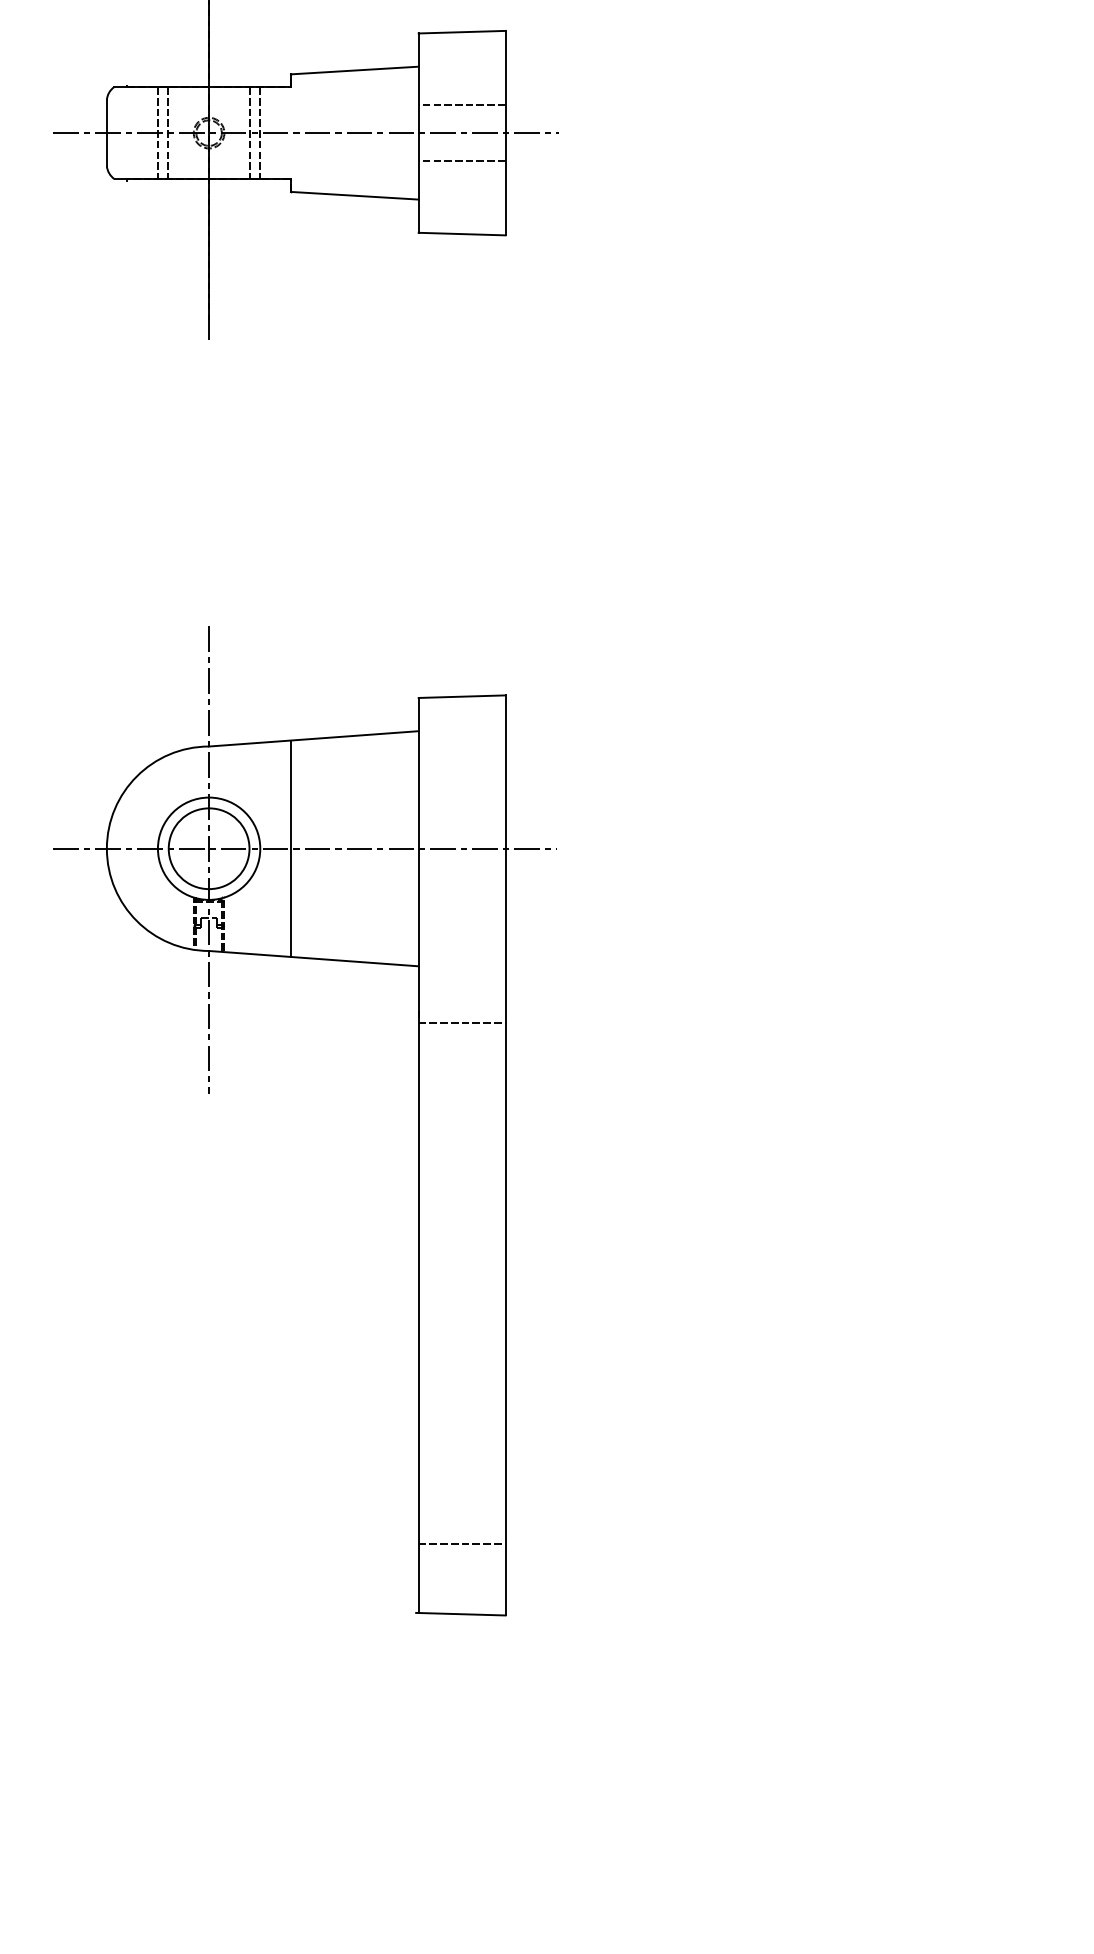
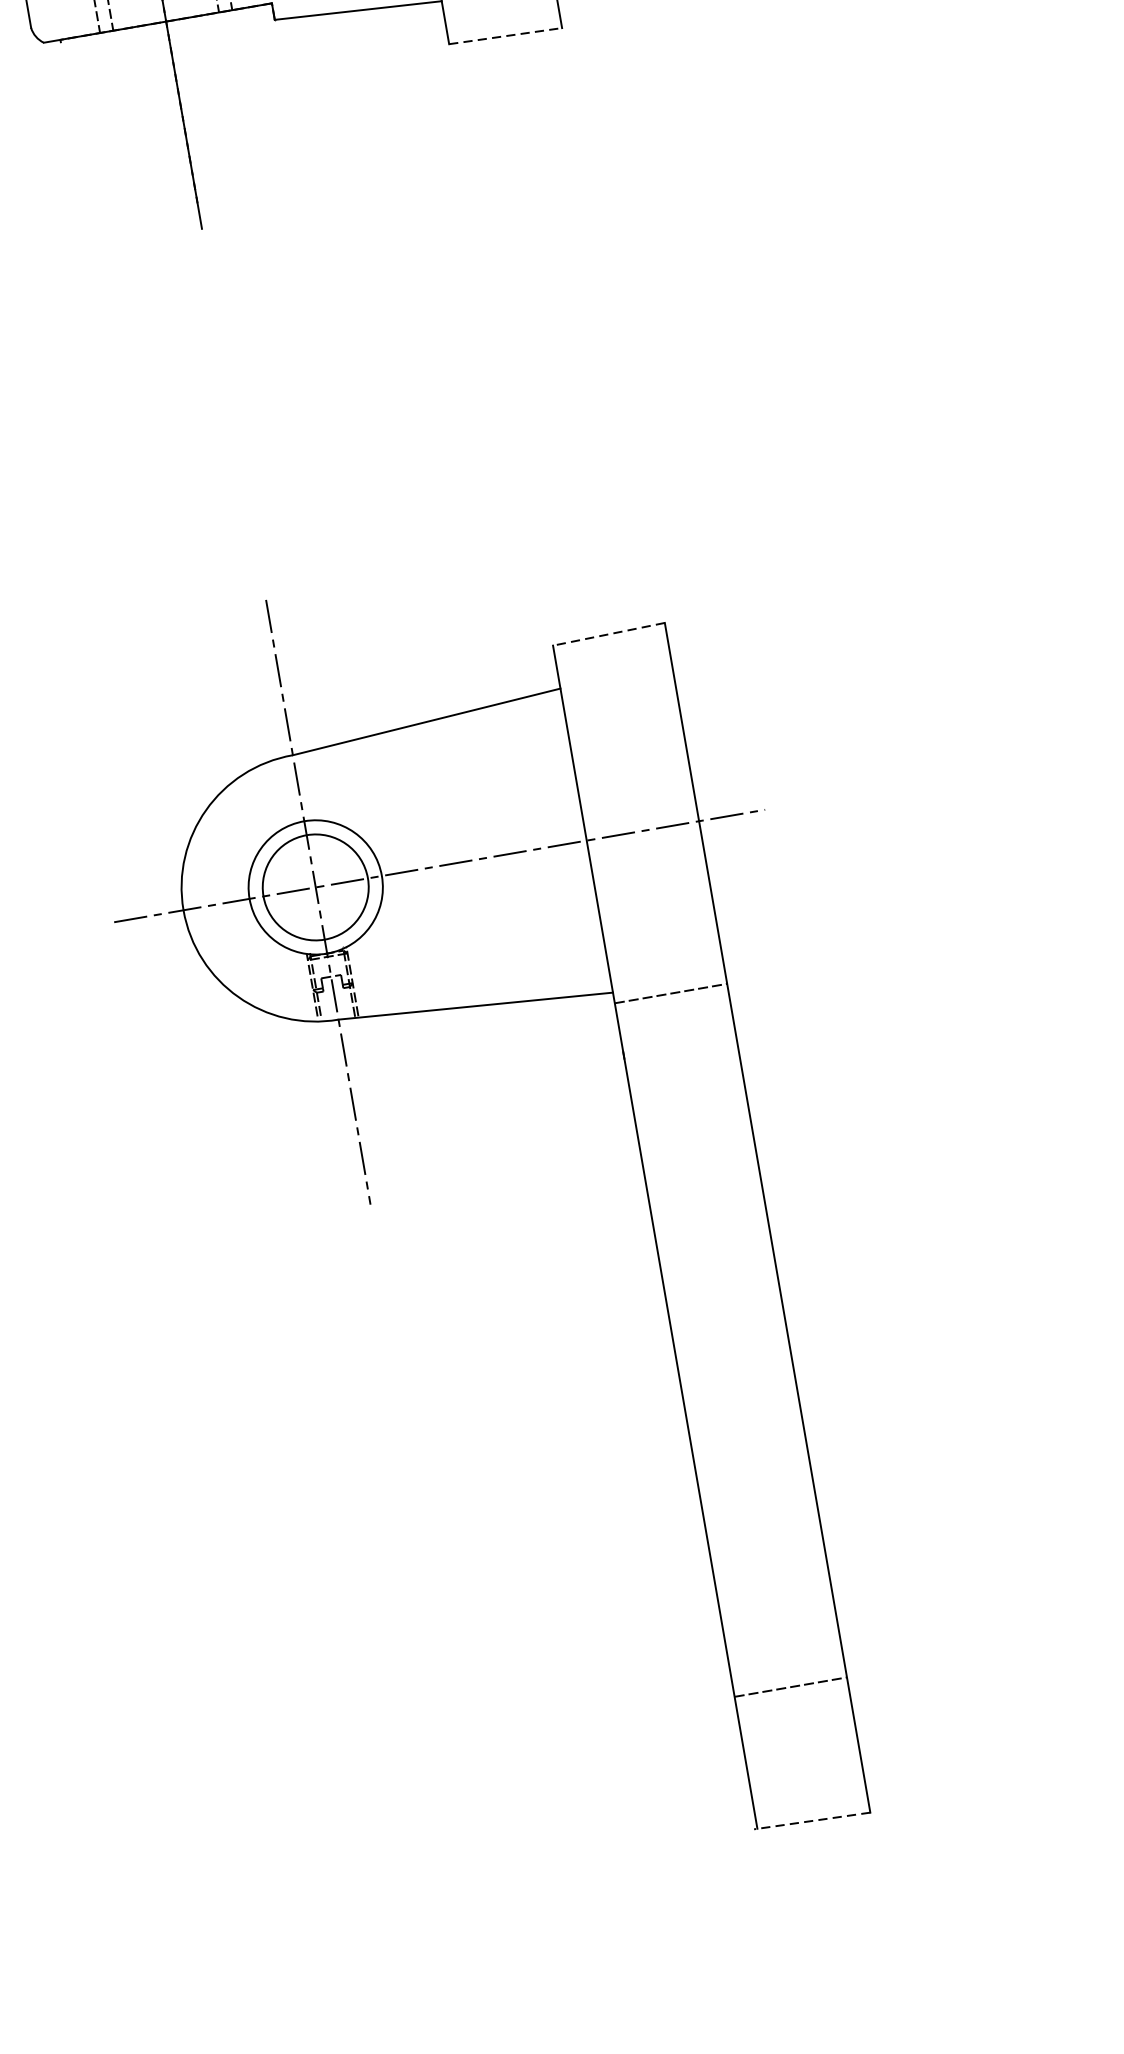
line: (462, 234) -> (506, 36), solid -> dashed
line: (461, 696) -> (608, 634), solid -> dashed
line: (290, 848) -> (420, 868), removed
line: (461, 1022) -> (670, 993), moved
line: (461, 1543) -> (789, 1686), moved
line: (460, 1614) -> (811, 1821), solid -> dashed

